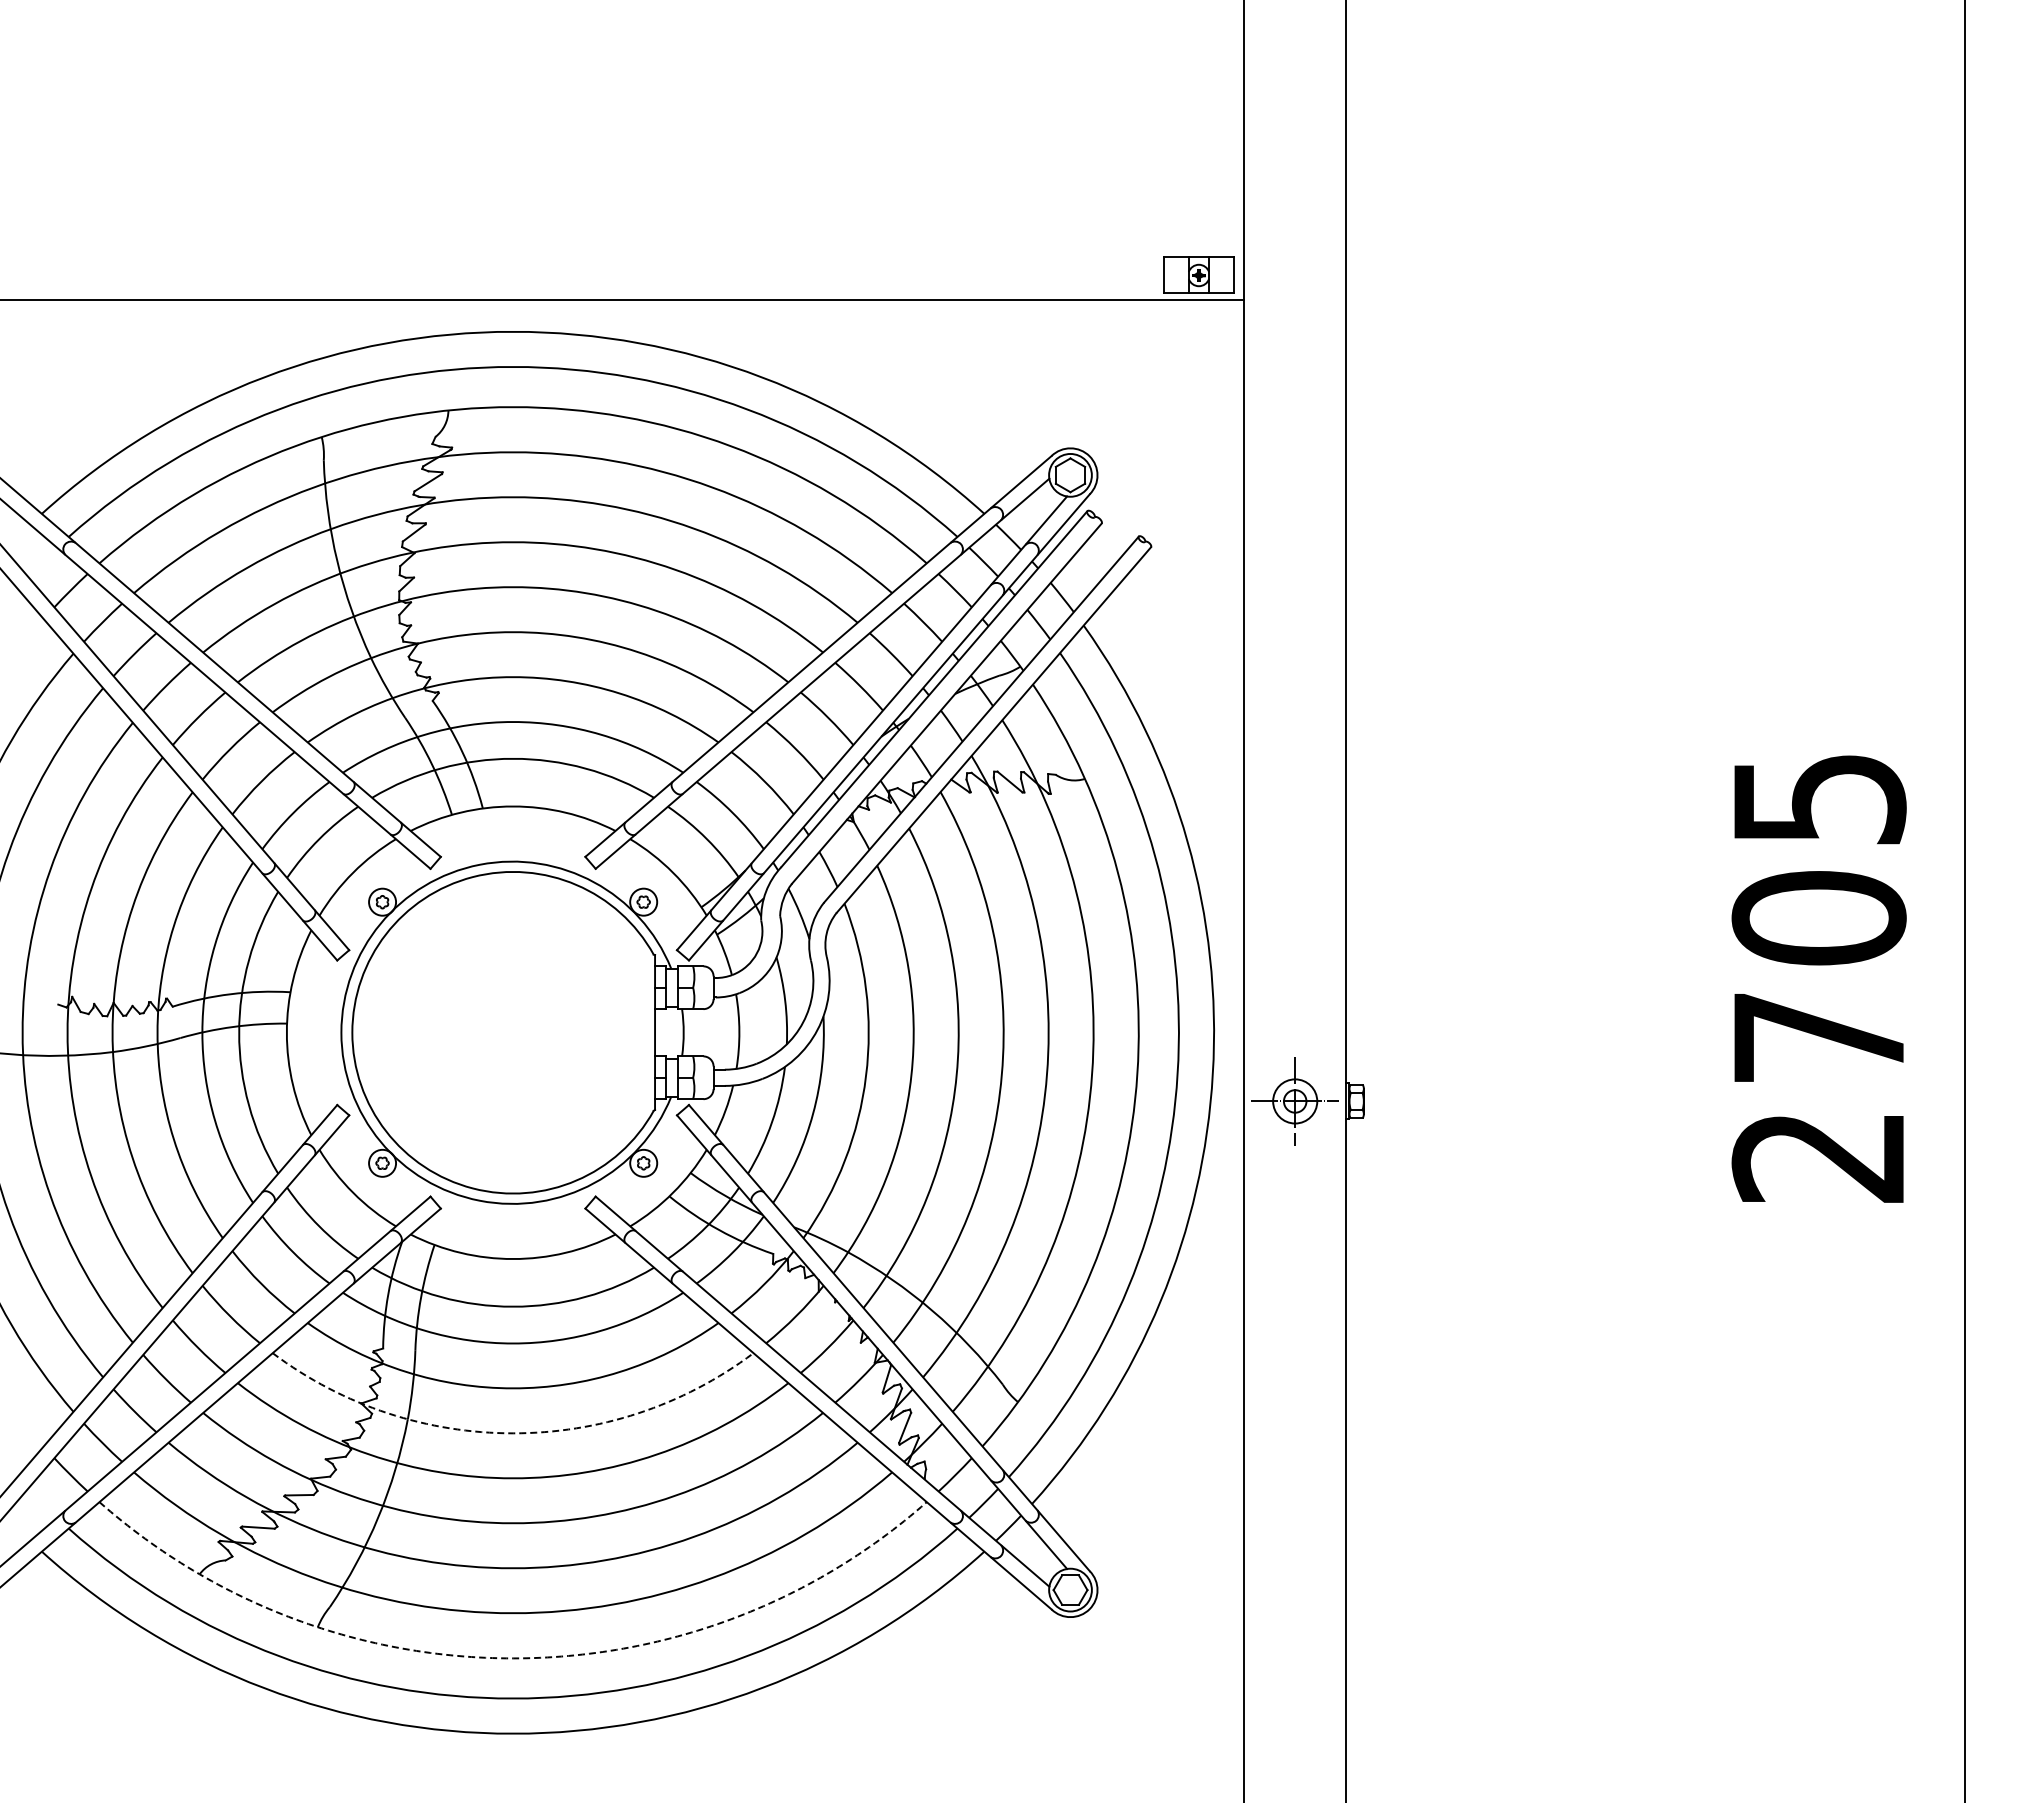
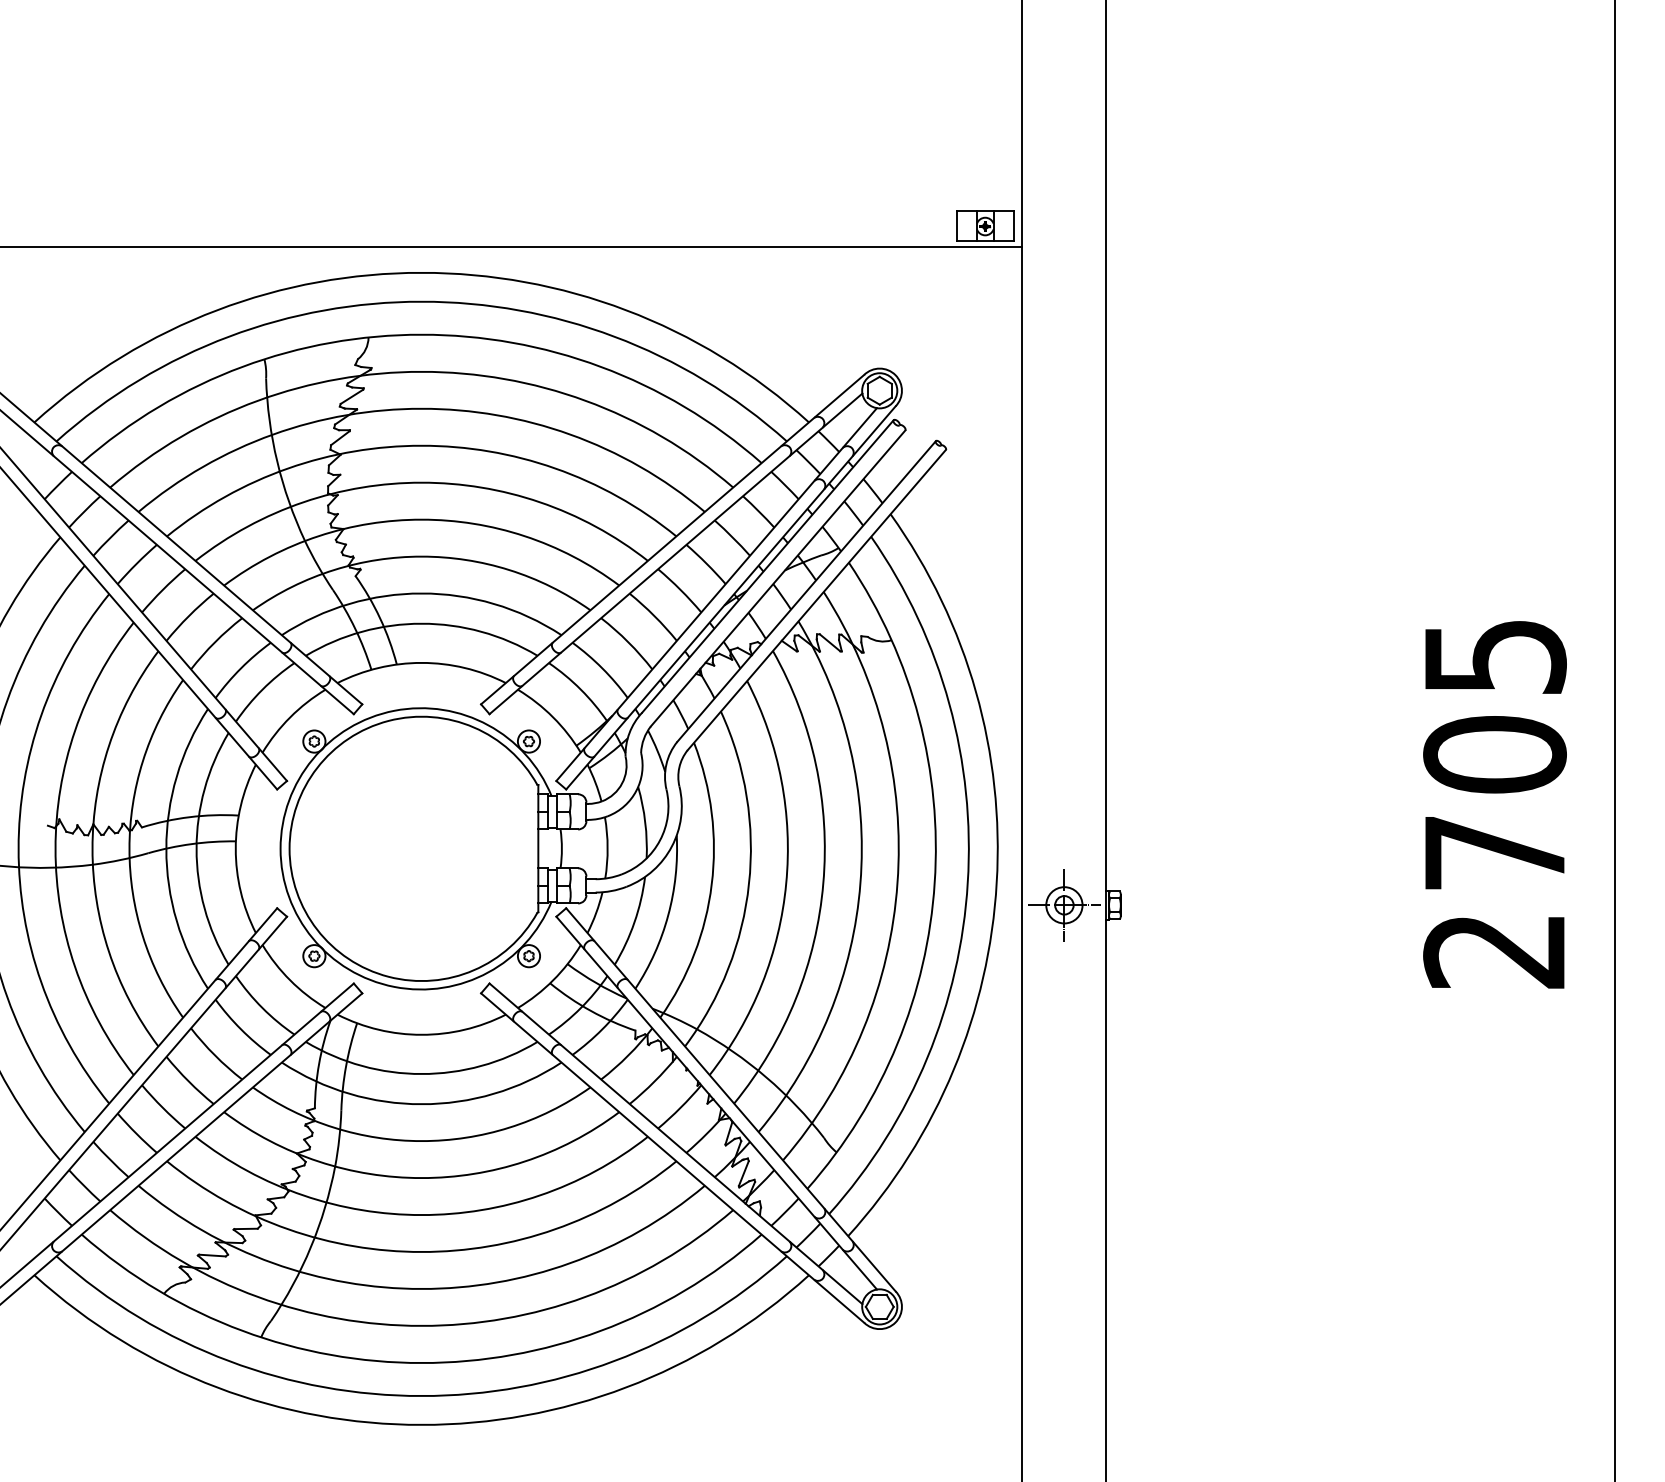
arc: (513, 1433) -> (422, 1178), dashed -> solid
arc: (513, 1658) -> (422, 1363), dashed -> solid

